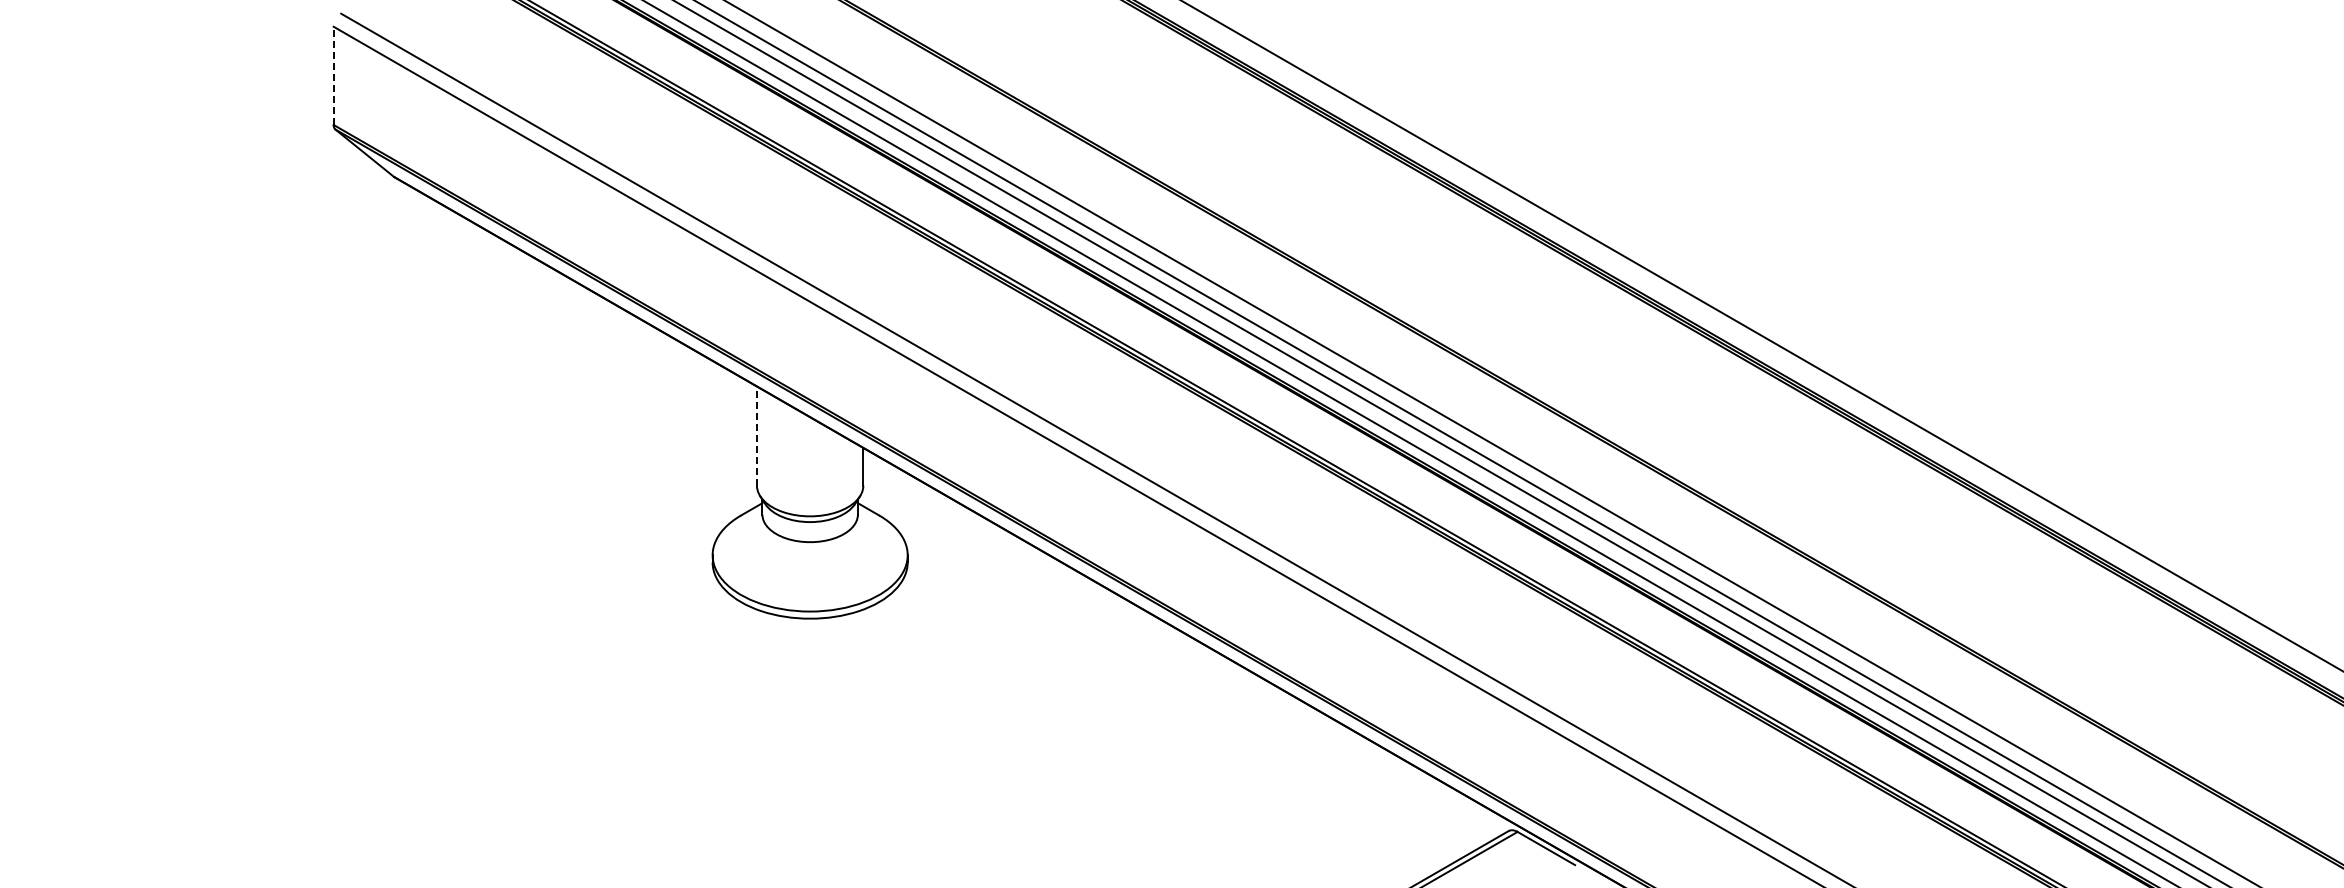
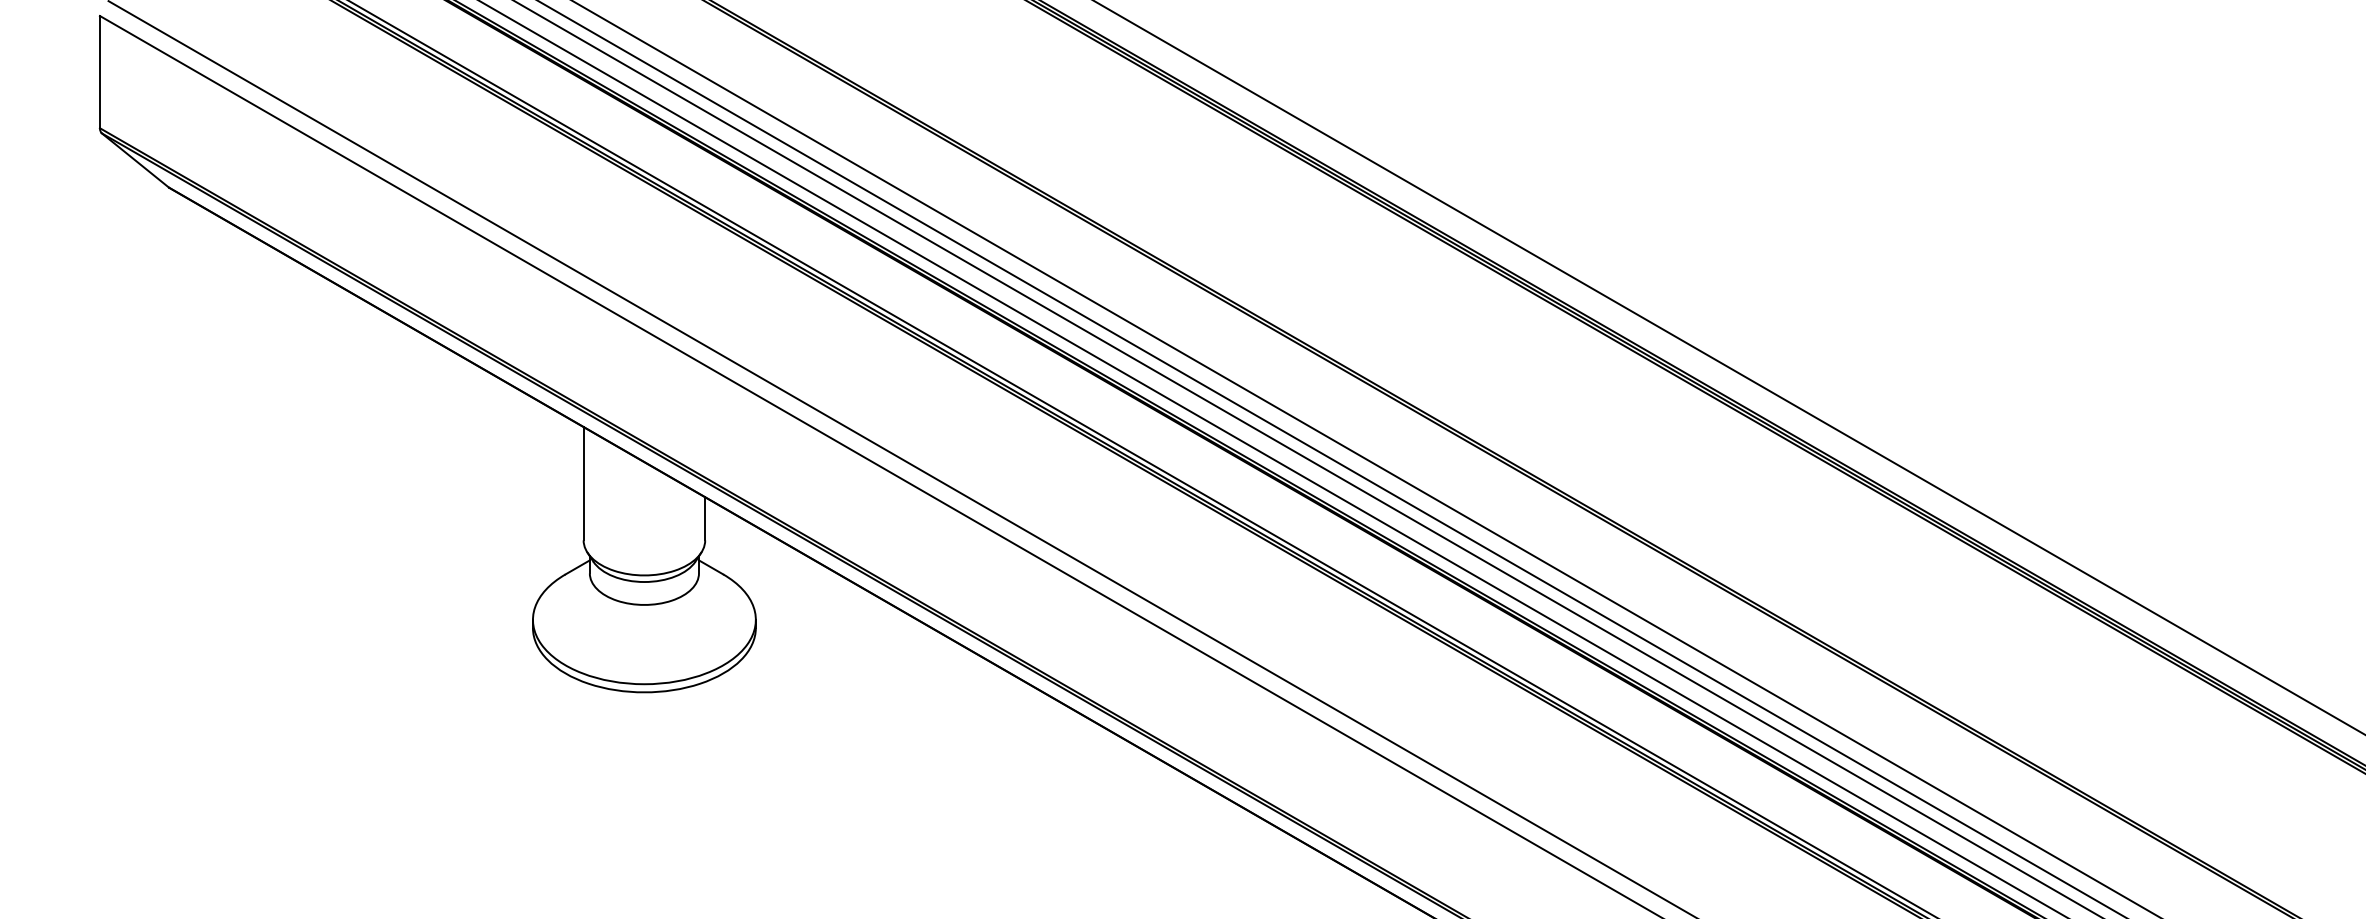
line: (333, 75) -> (99, 71), dashed -> solid
line: (756, 436) -> (583, 484), dashed -> solid

